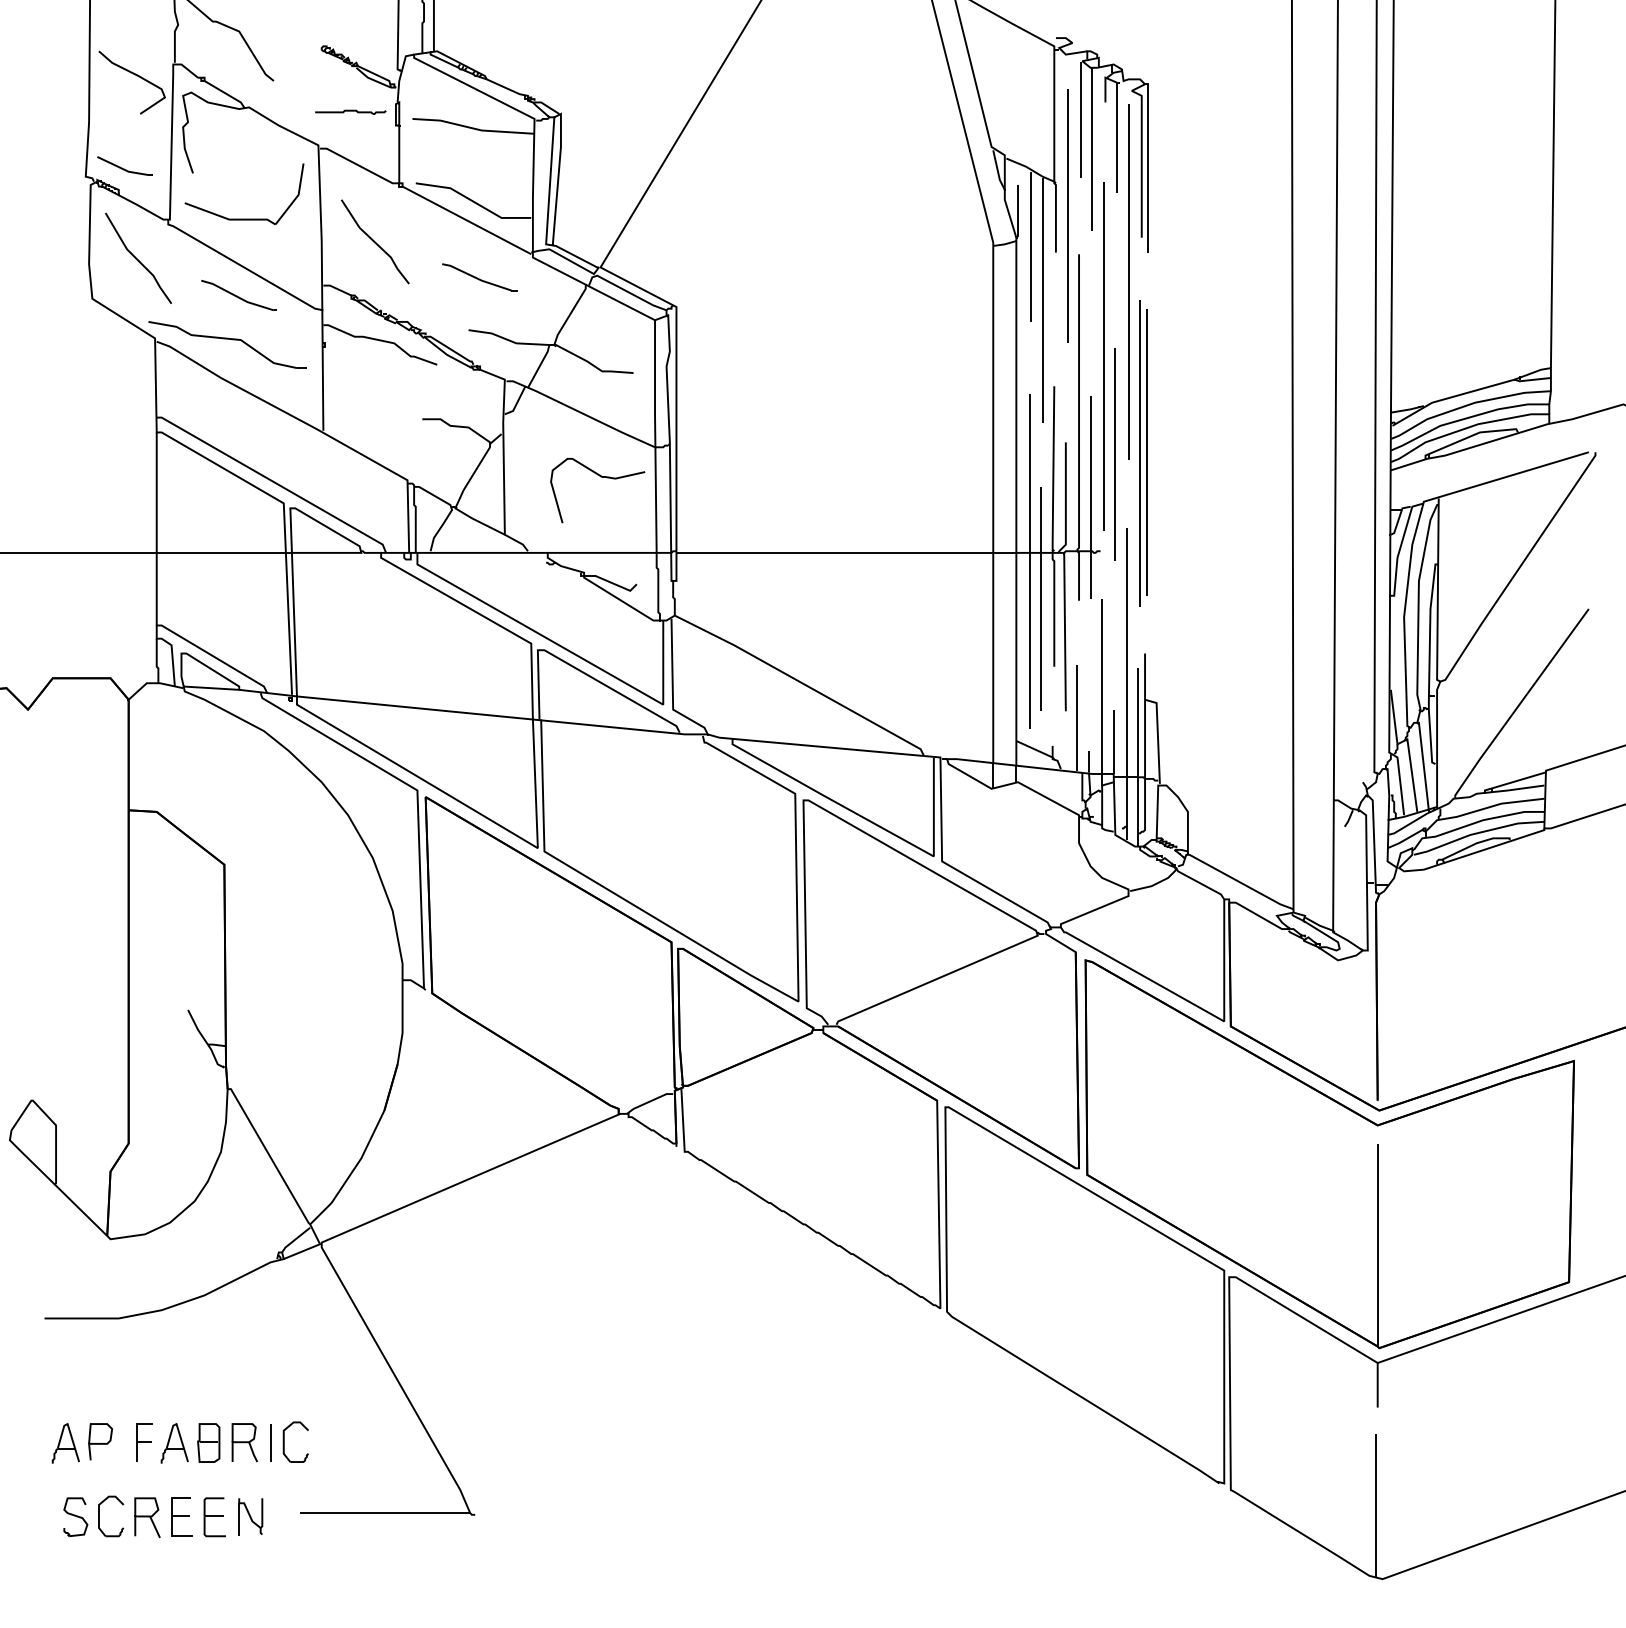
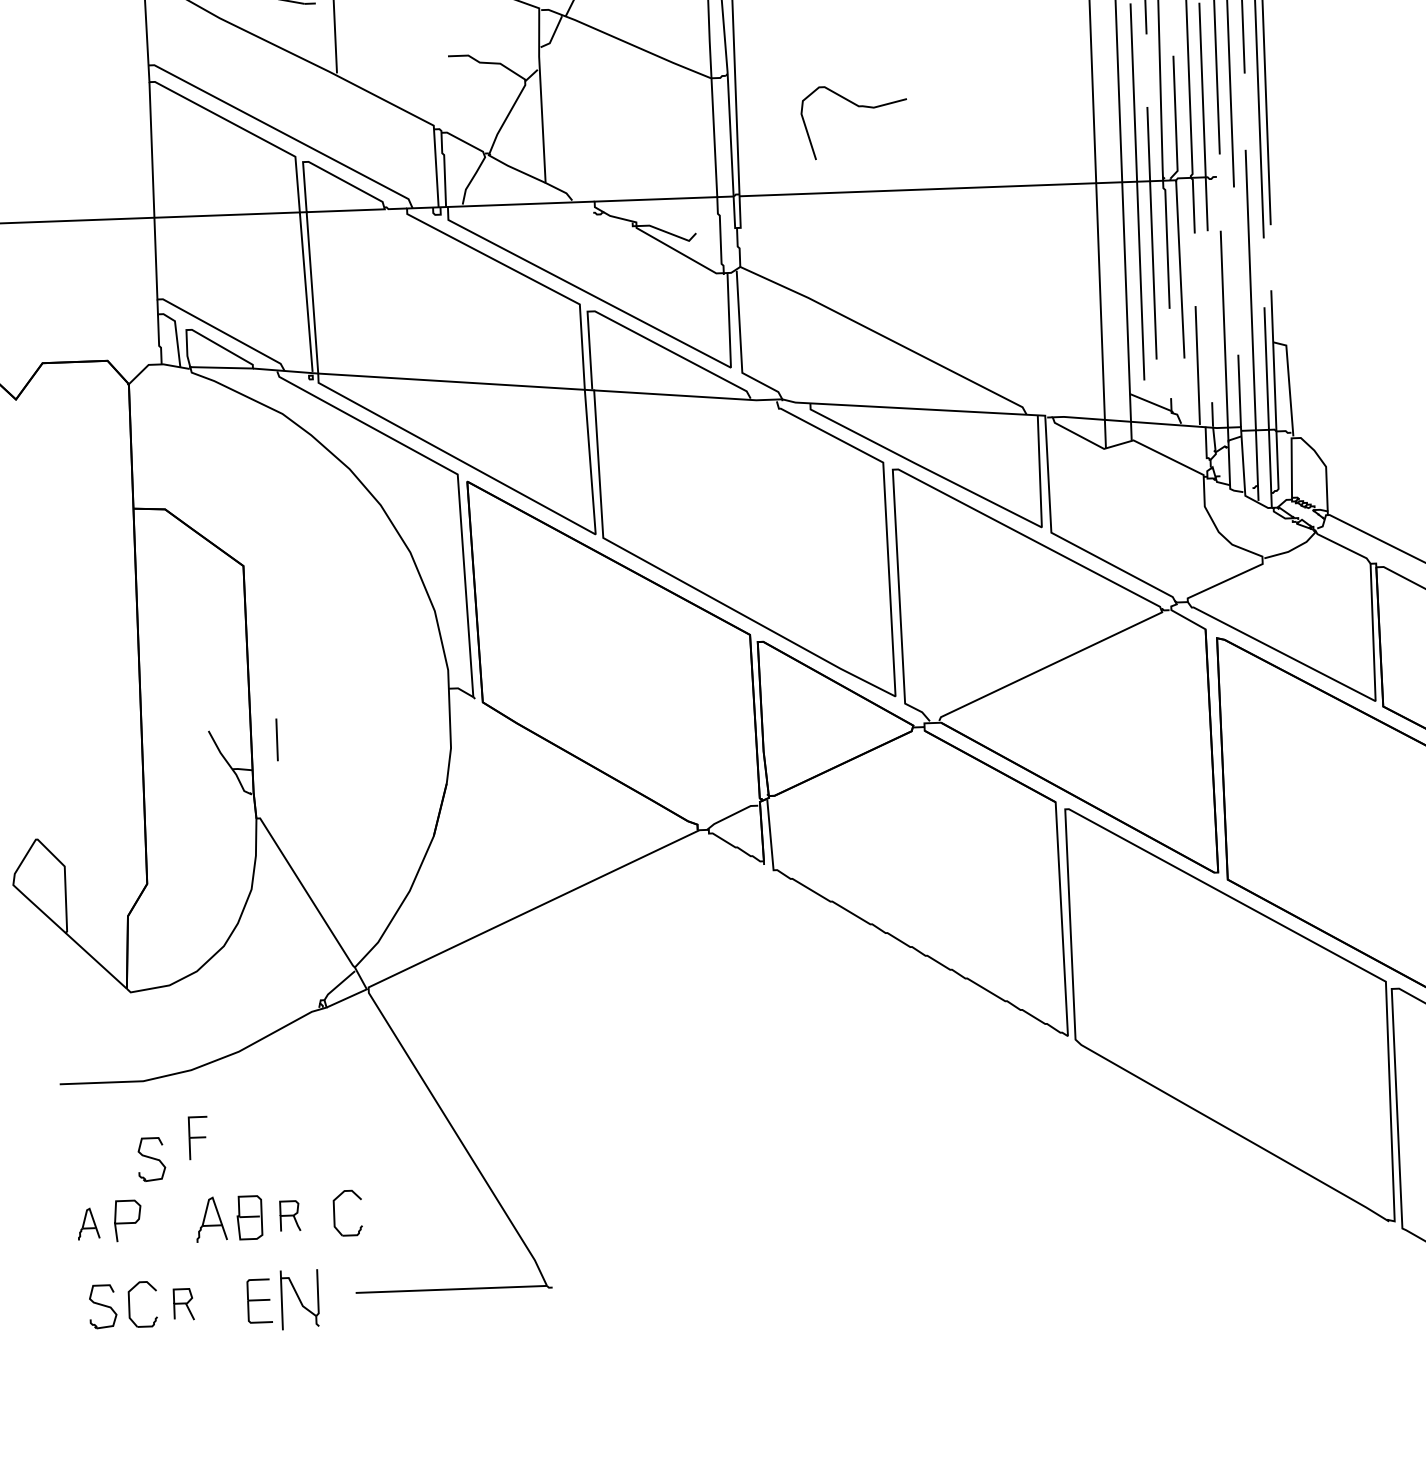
curve: (601, 477) -> (858, 106), moved
part: (123, 1387) -> (151, 1158), added
part: (144, 1442) -> (198, 1137), moved
part: (244, 1442) -> (289, 1215), size x0.7
line: (270, 1442) -> (277, 739), moved
part: (65, 1443) -> (88, 1224), size x0.7
part: (181, 1516) -> (222, 1301), removed
part: (250, 1516) -> (299, 1298), size x1.4
part: (147, 1517) -> (183, 1304), size x0.7

